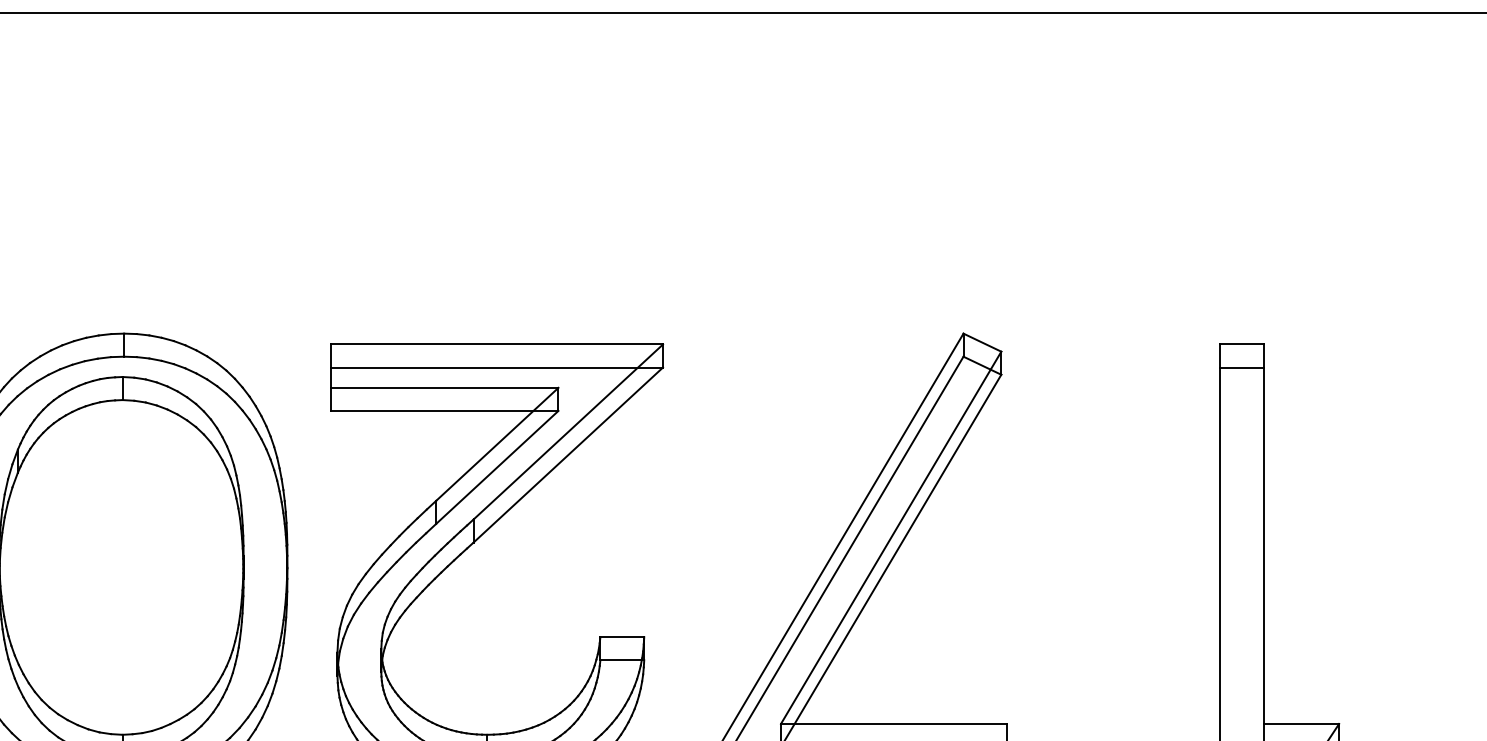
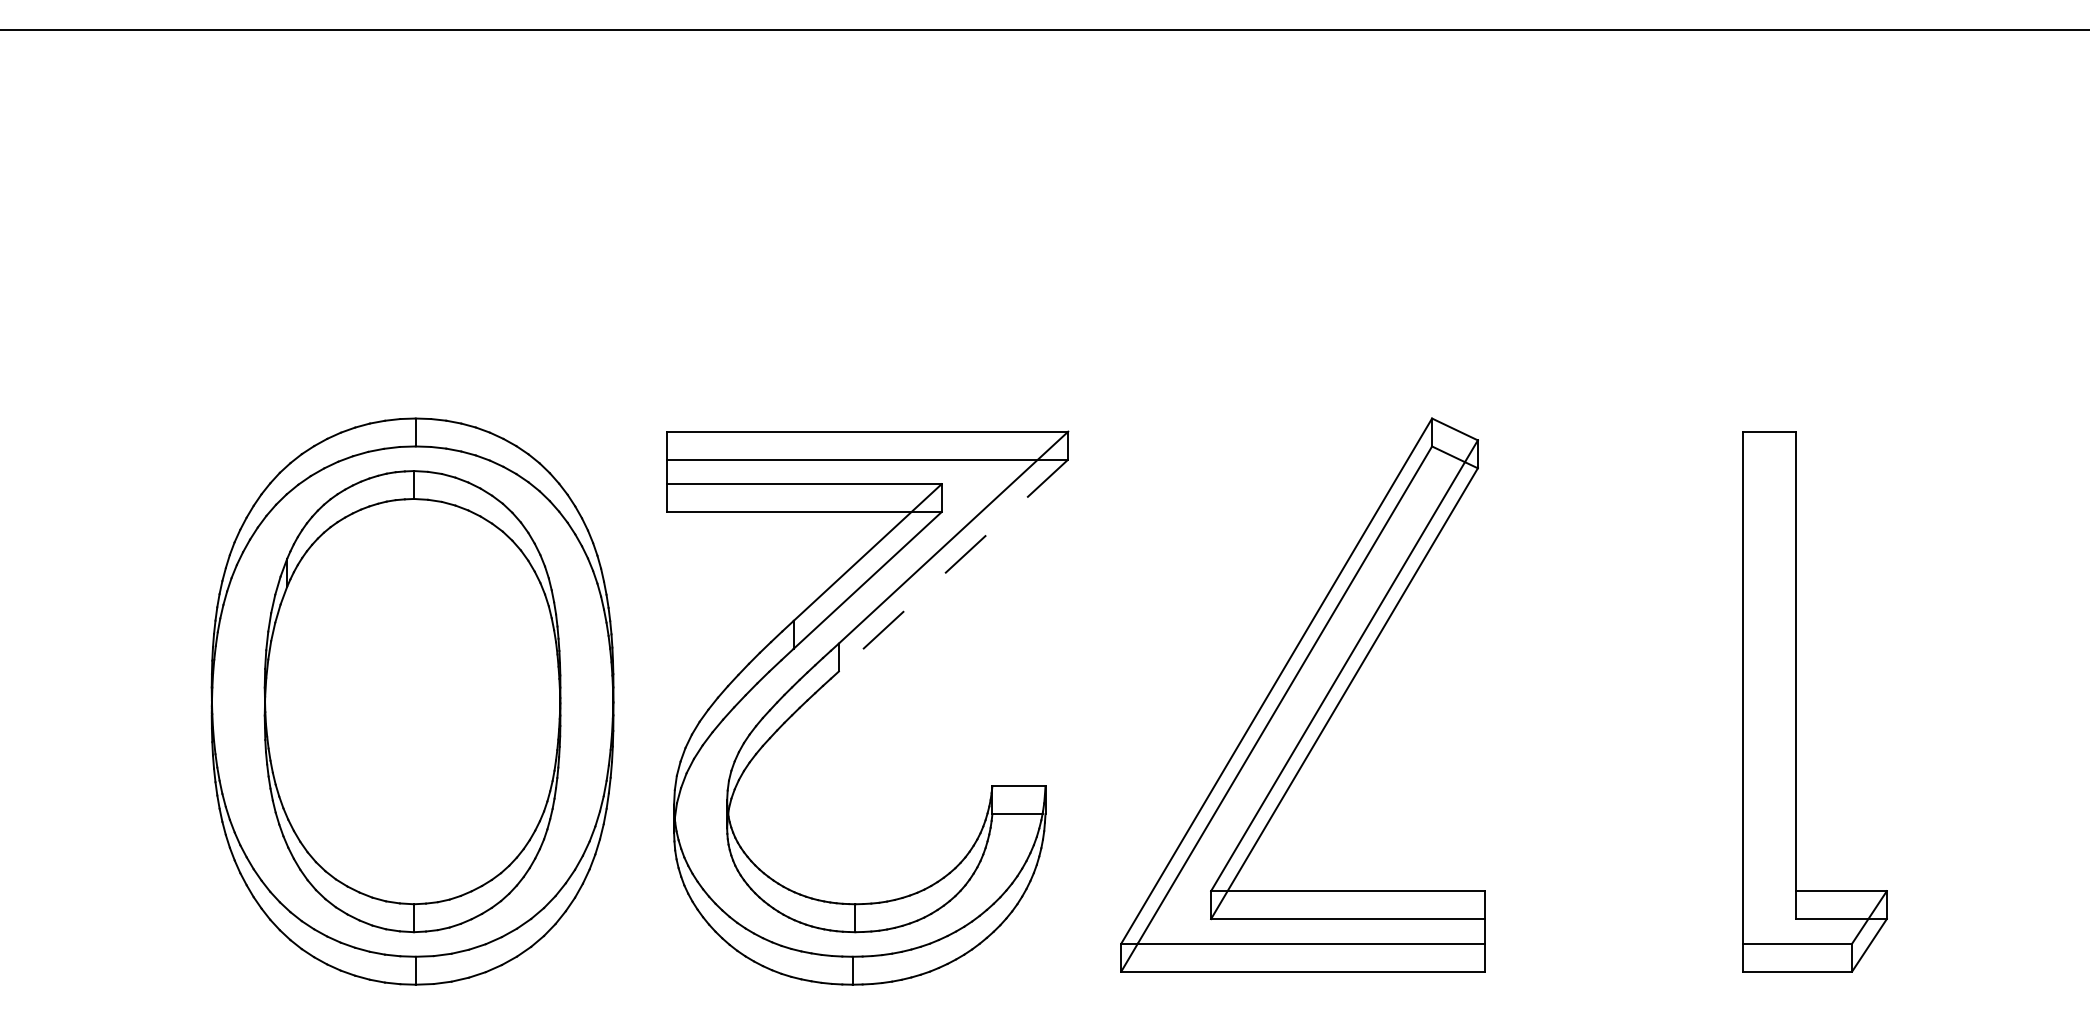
line: (1241, 367) -> (1768, 459), removed
line: (568, 455) -> (953, 565), solid -> dashed

